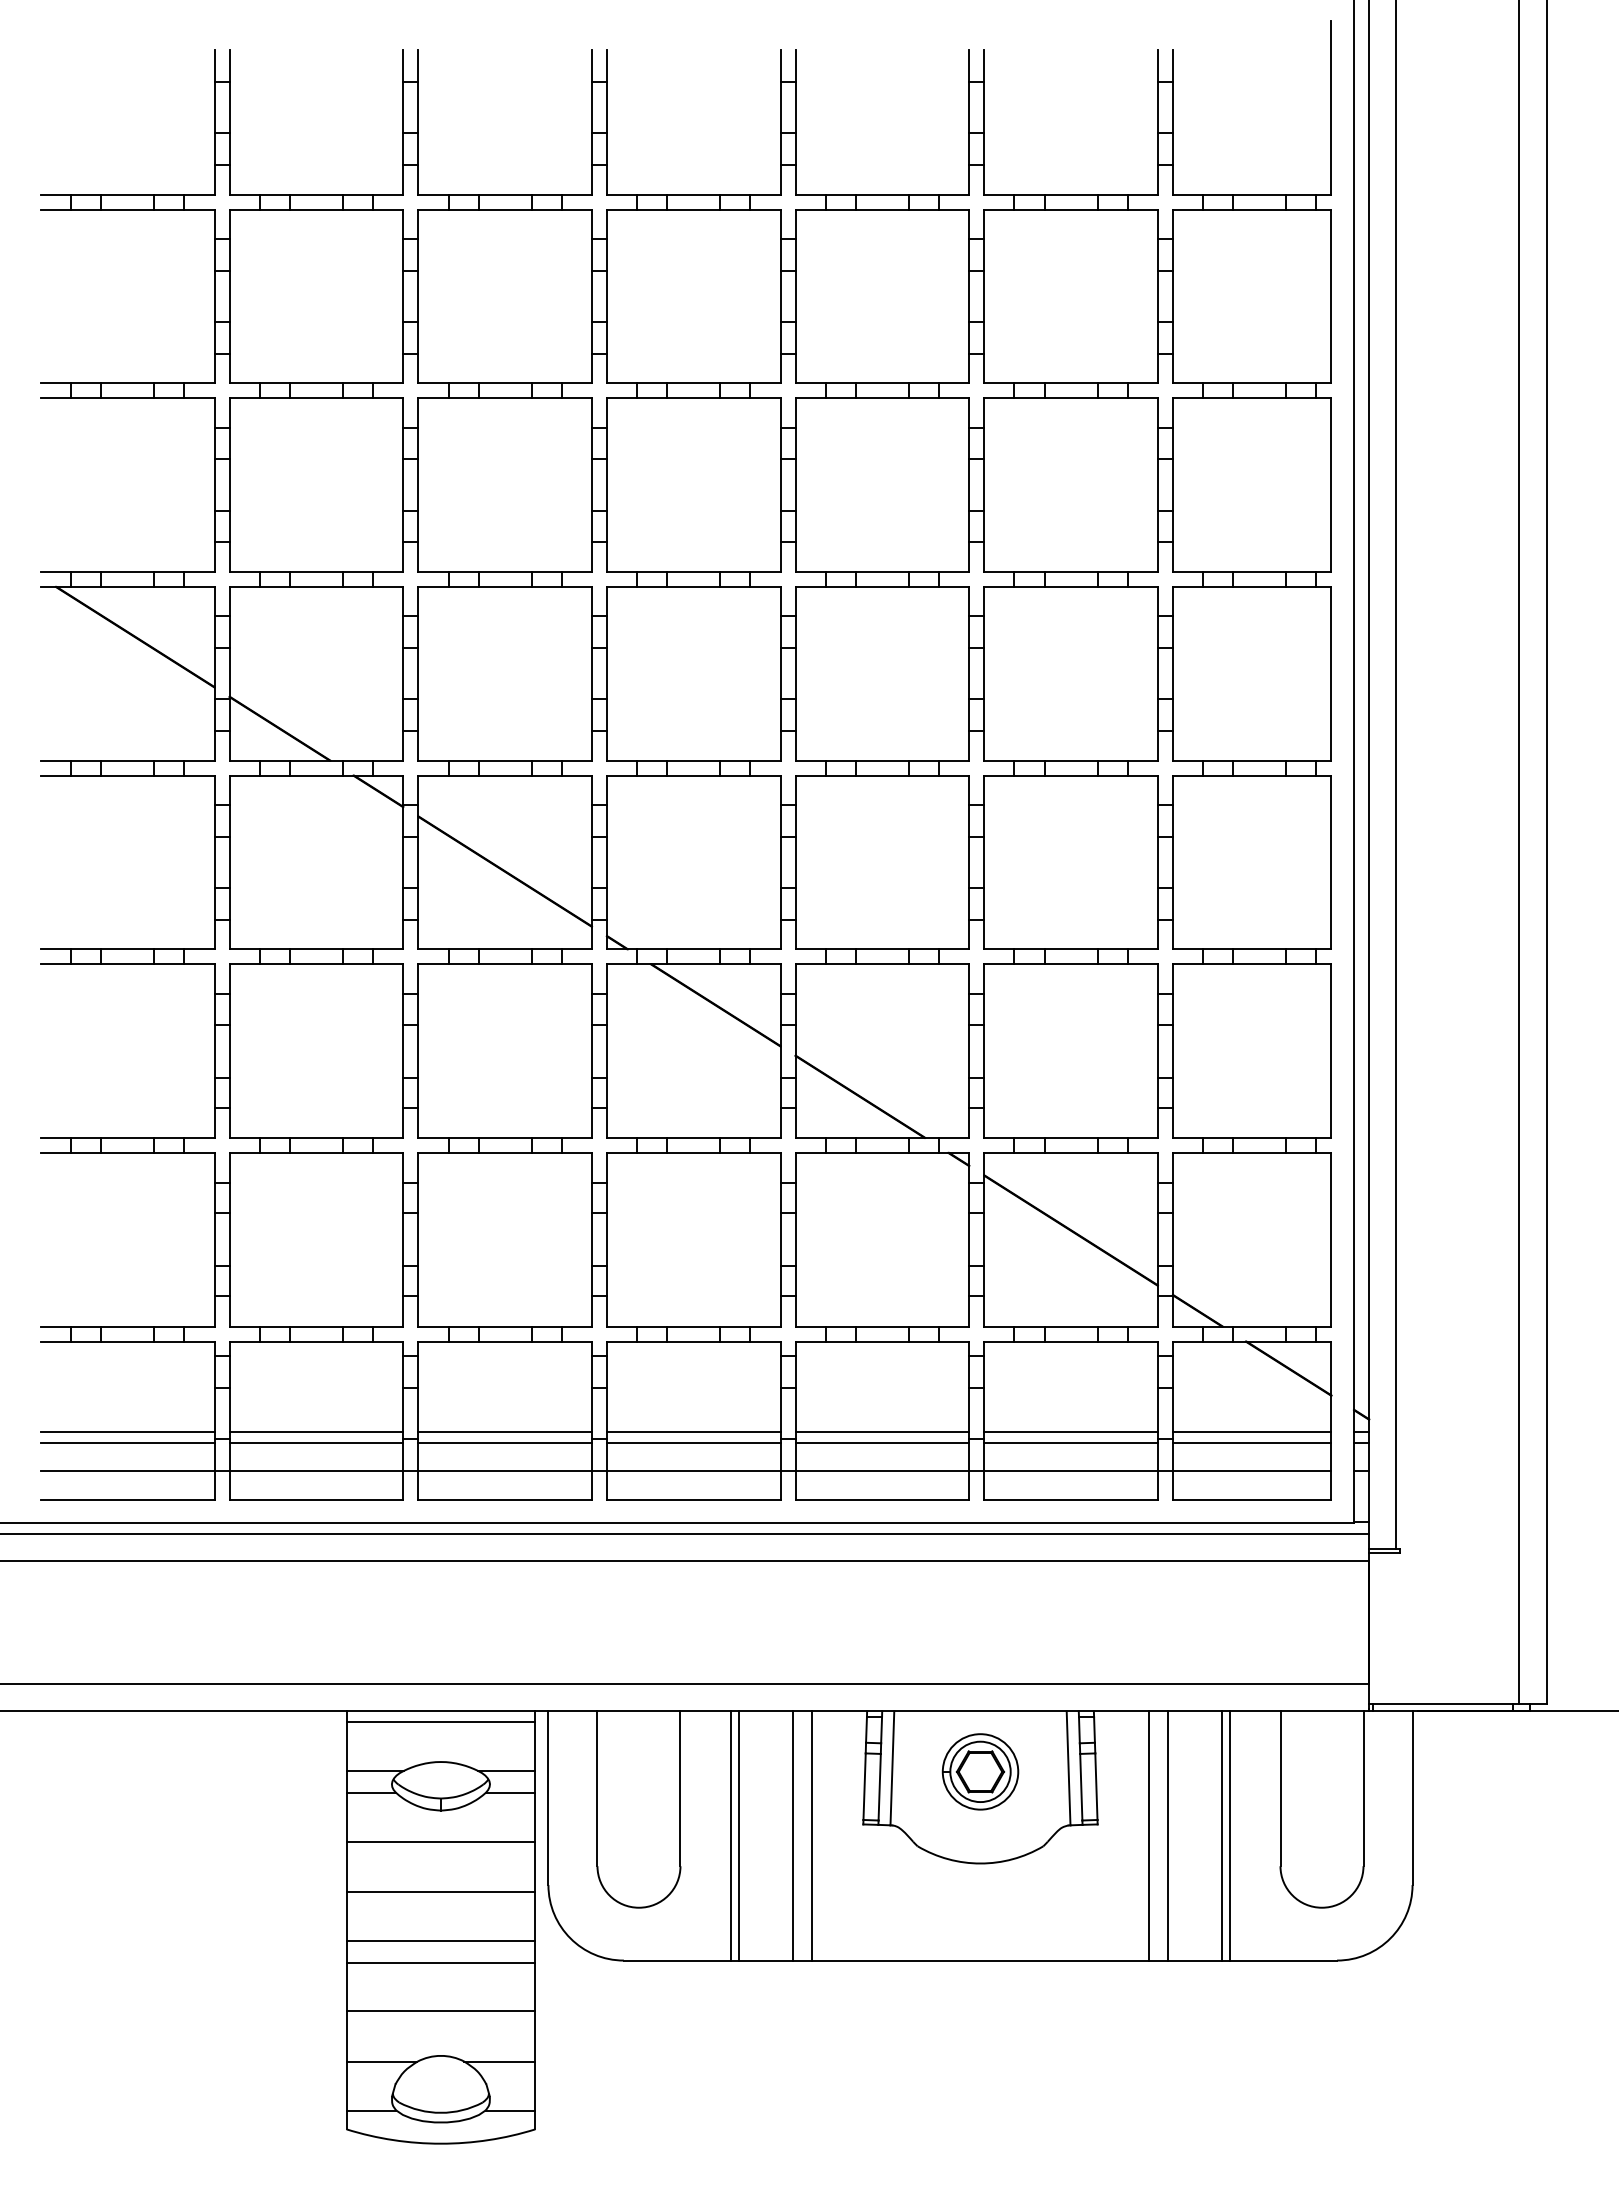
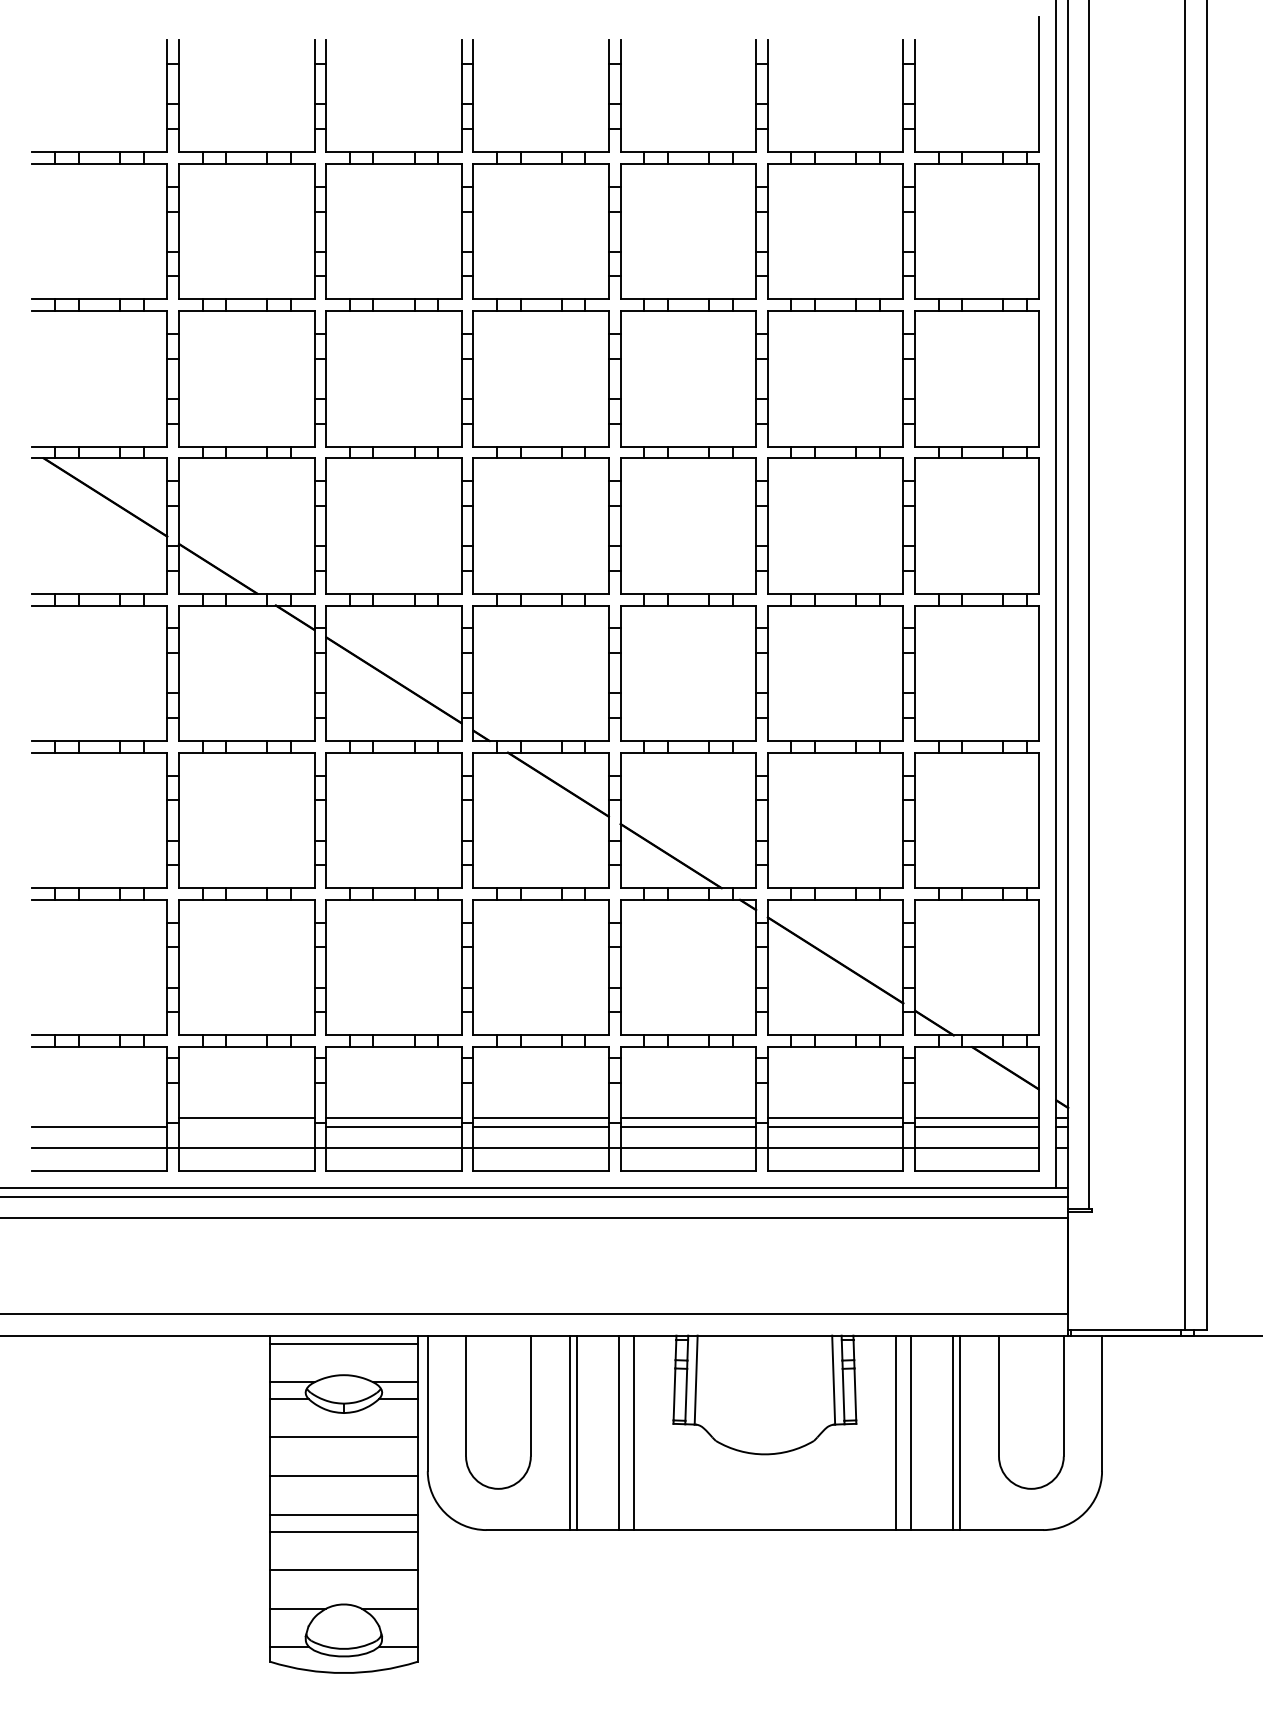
line: (127, 1431) -> (99, 1117), removed
line: (316, 1443) -> (246, 1126), removed
part: (980, 1771) -> (764, 1382), removed

